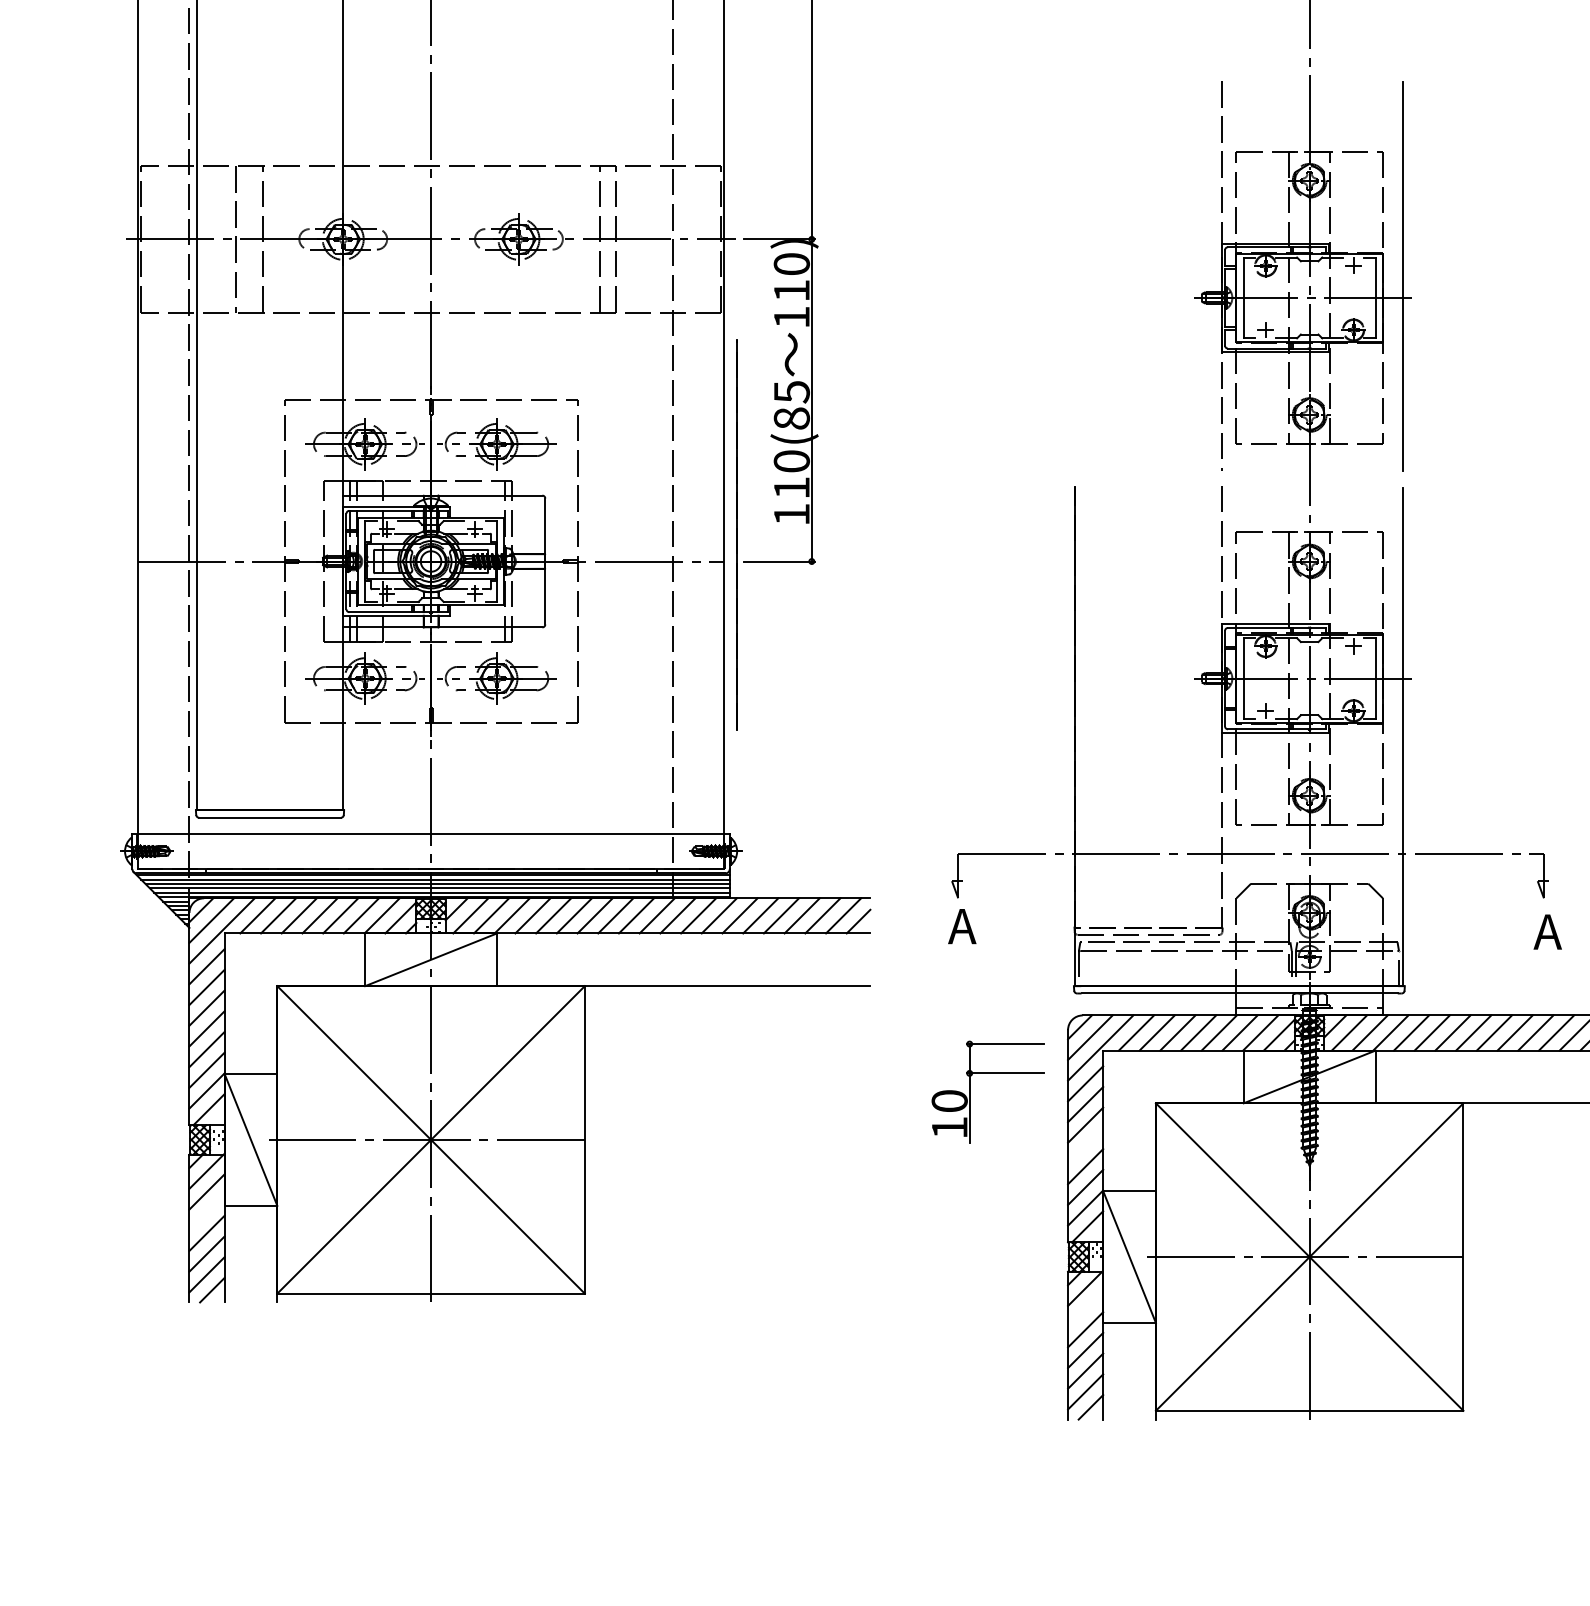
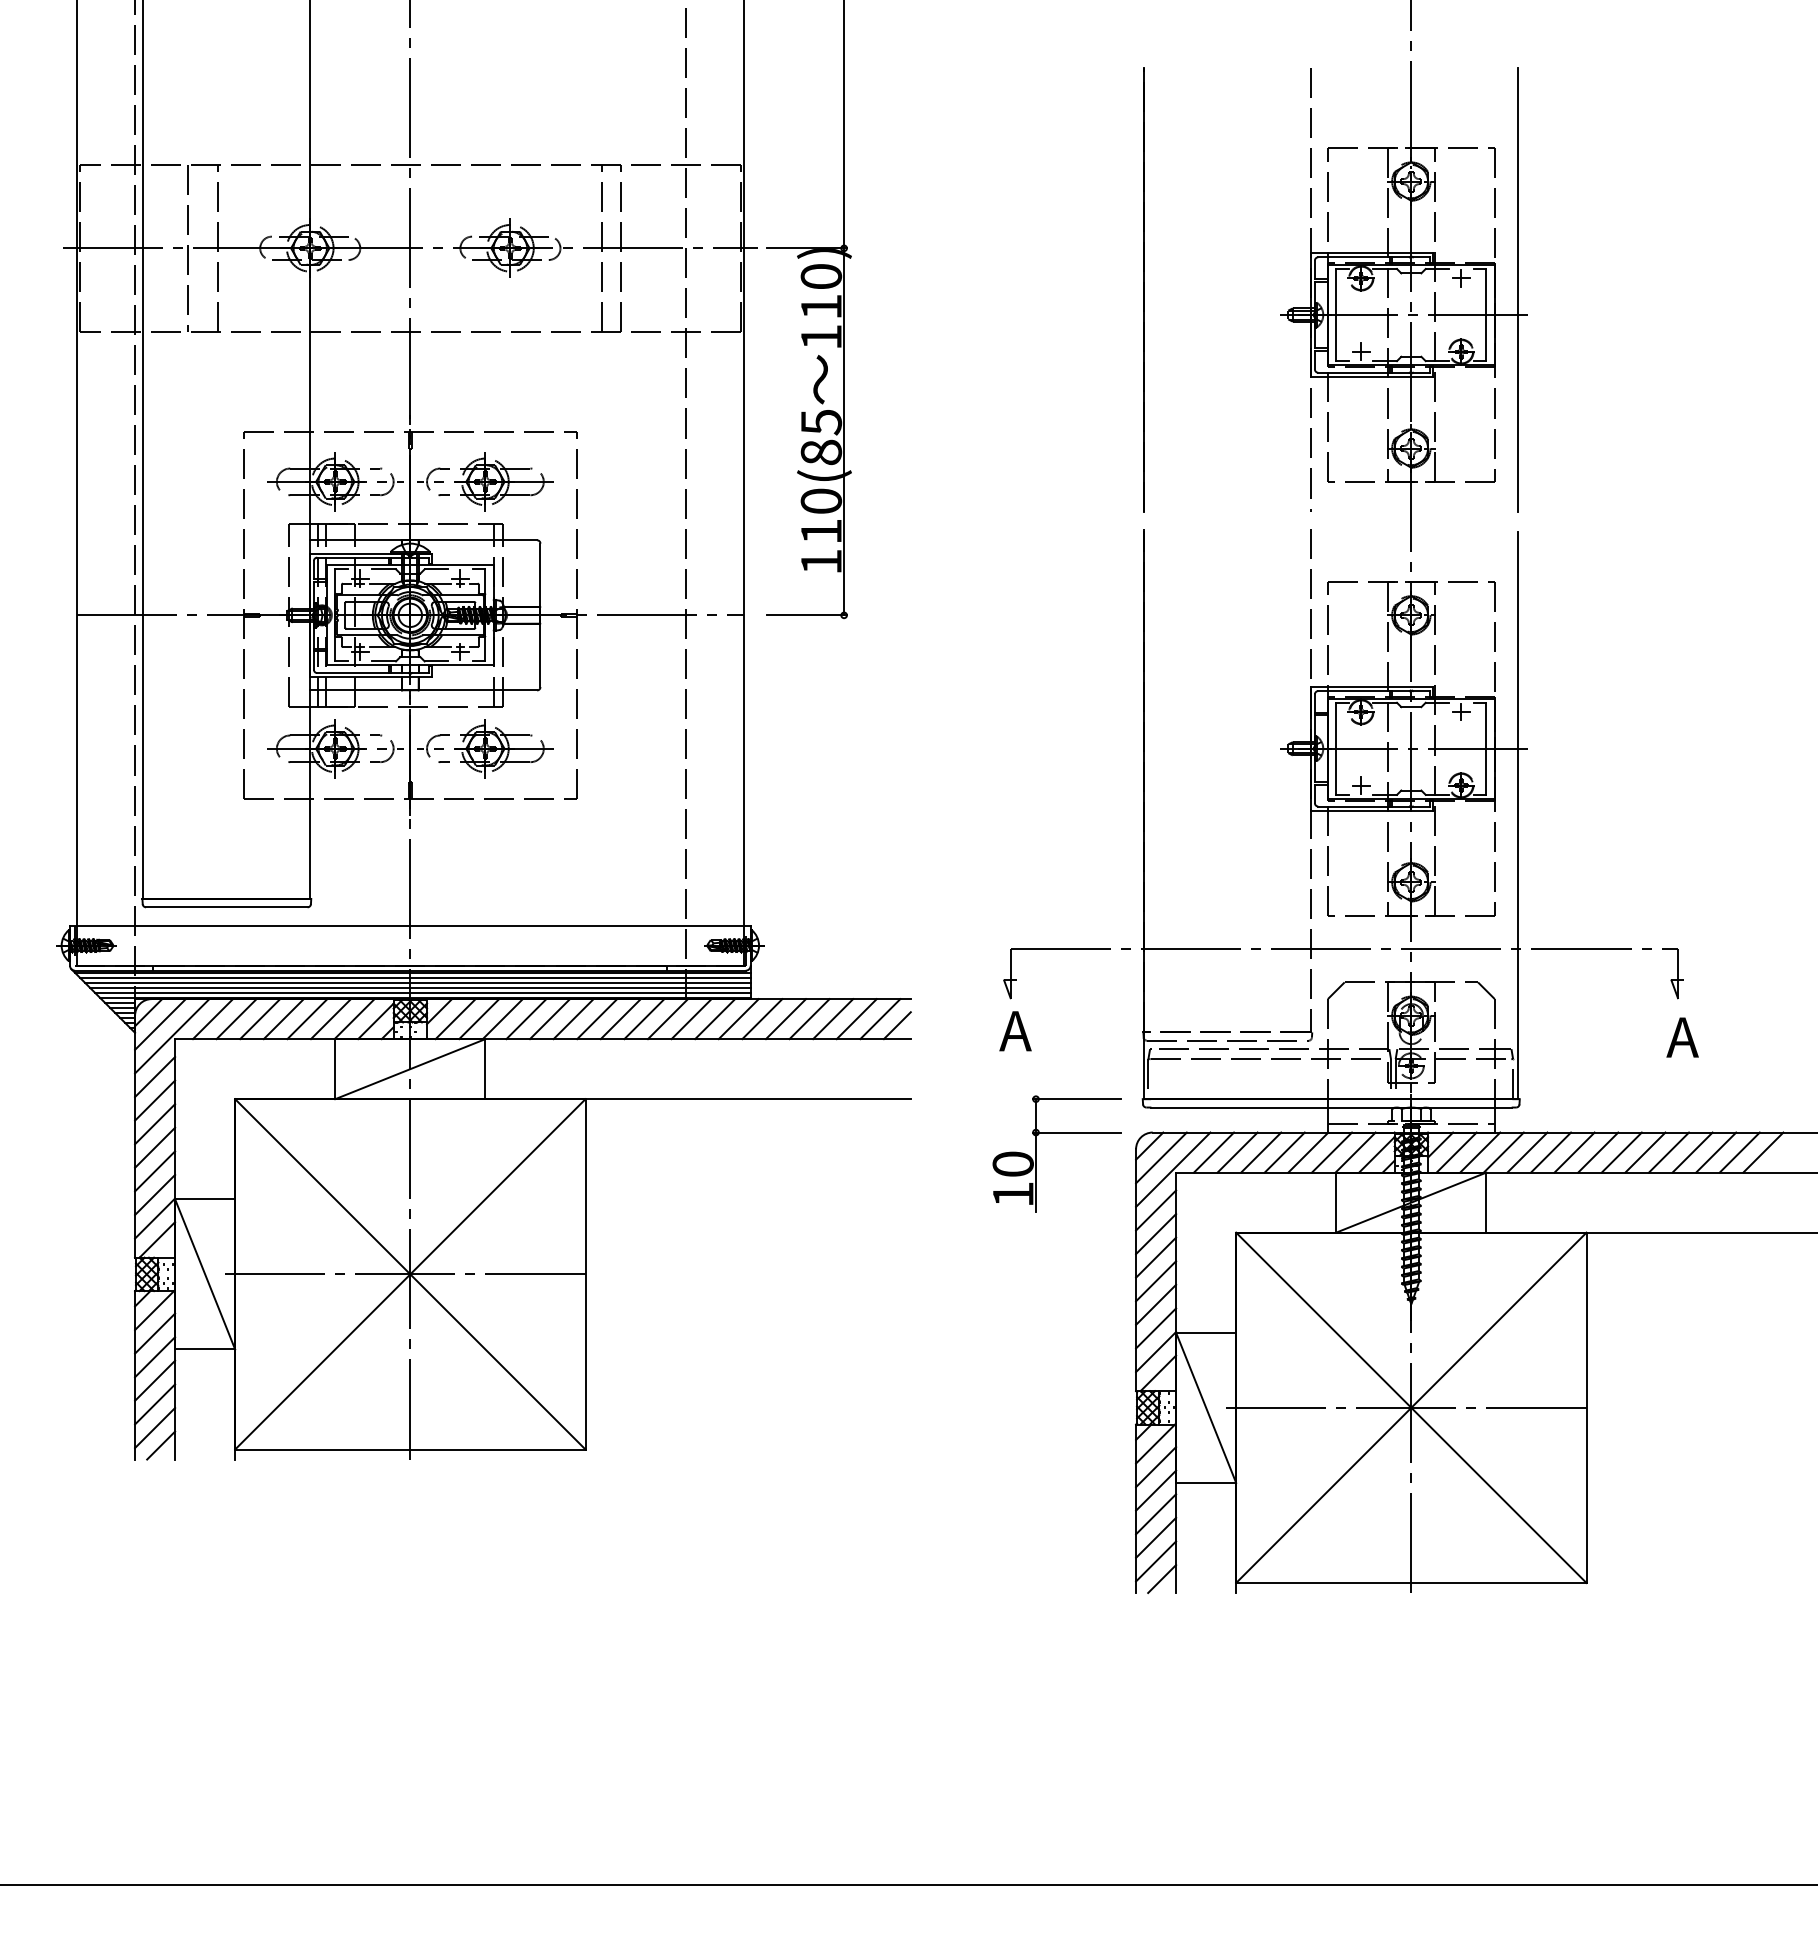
line: (735, 534) -> (1143, 289), moved
part: (987, 1074) -> (1056, 1133), moved
line: (1085, 1146) -> (1156, 1281), added
line: (207, 1212) -> (155, 1357), added
line: (1085, 1309) -> (1156, 1467), added

